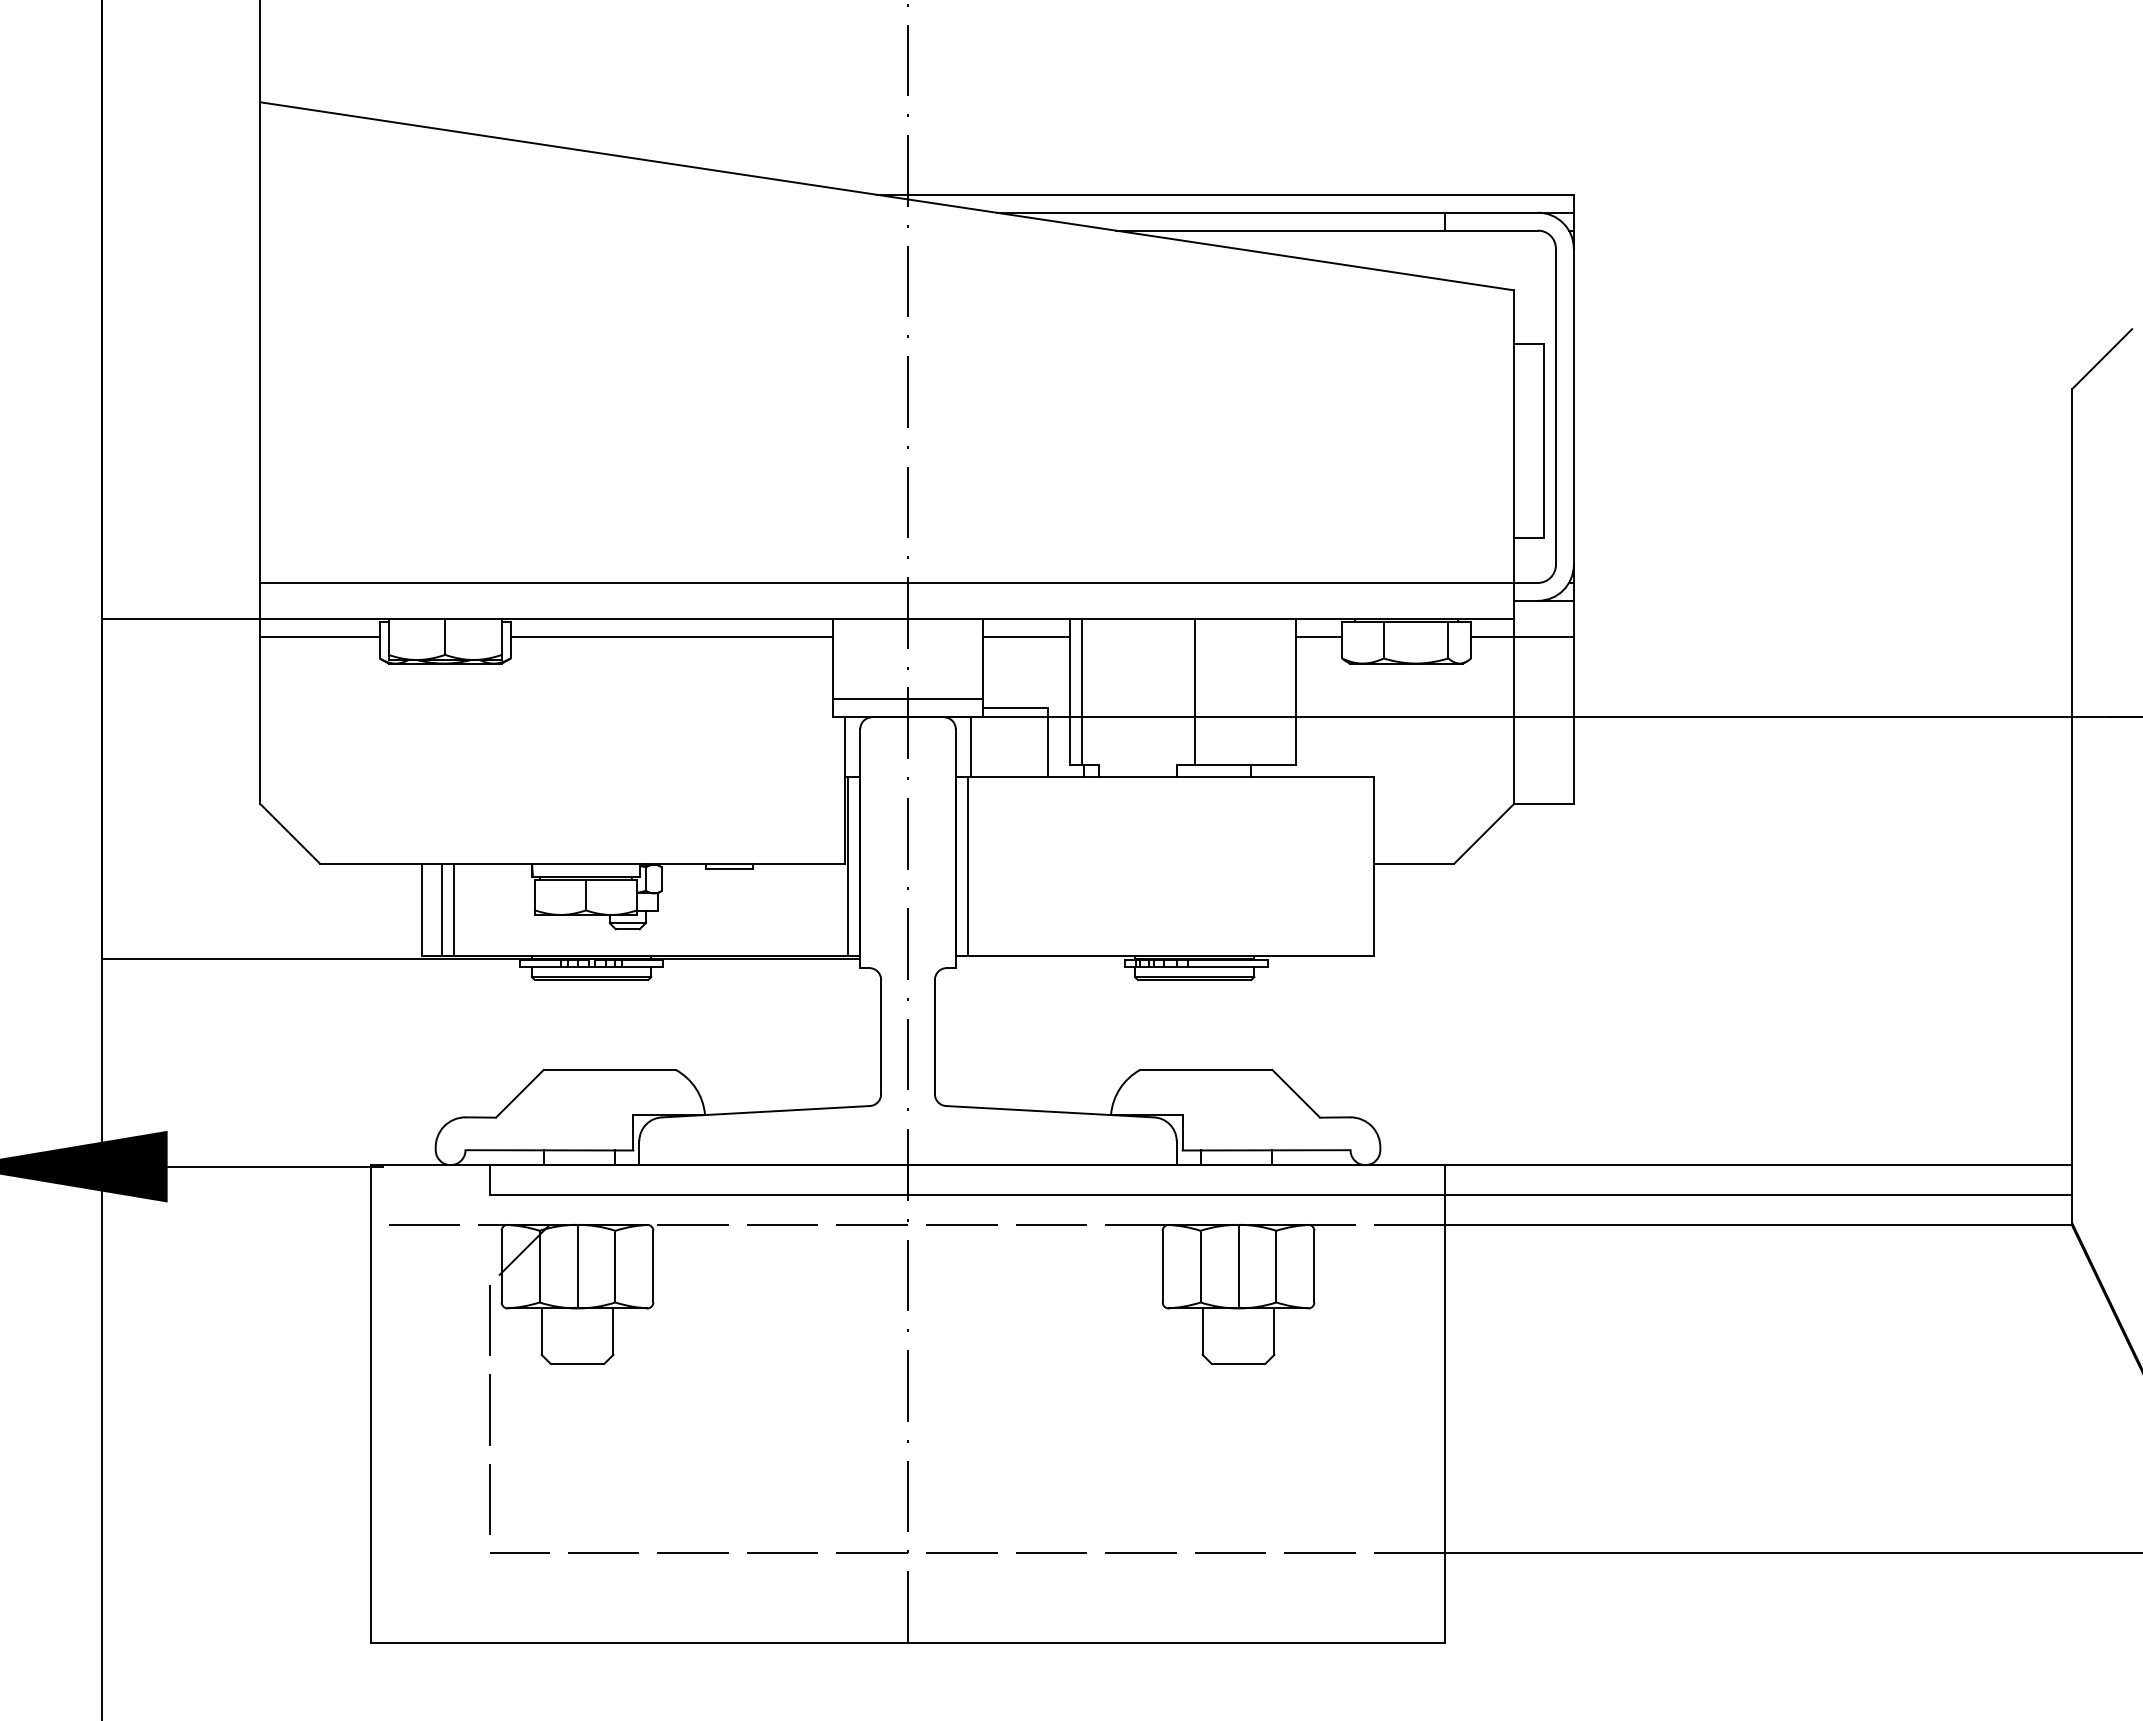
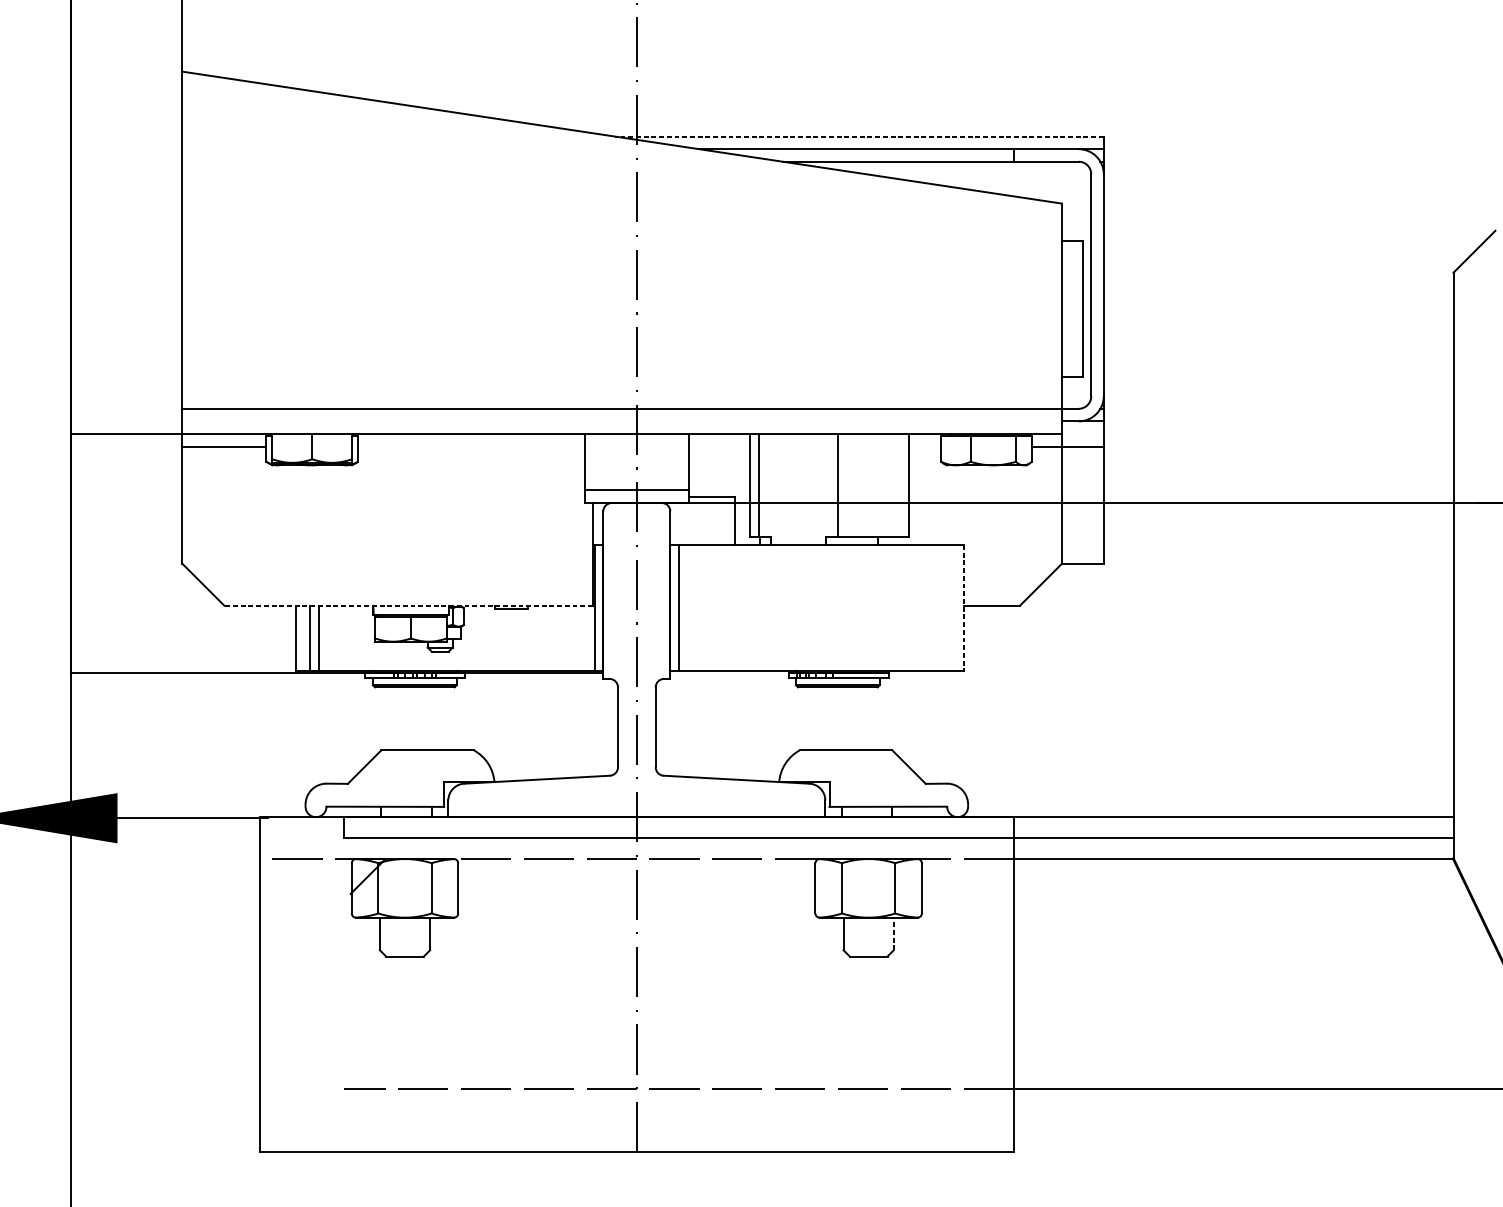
line: (1225, 194) -> (859, 136), solid -> dashed
line: (671, 636) -> (470, 446), removed
line: (1025, 636) -> (719, 446), removed
line: (1318, 636) -> (924, 446), removed
line: (970, 747) -> (680, 524), removed
line: (582, 863) -> (408, 605), solid -> dashed
line: (1373, 866) -> (963, 607), solid -> dashed
line: (577, 1266) -> (405, 888), removed
line: (1238, 1266) -> (868, 888), removed
line: (1274, 1331) -> (893, 933), solid -> dashed
line: (489, 1409) -> (343, 988), removed

